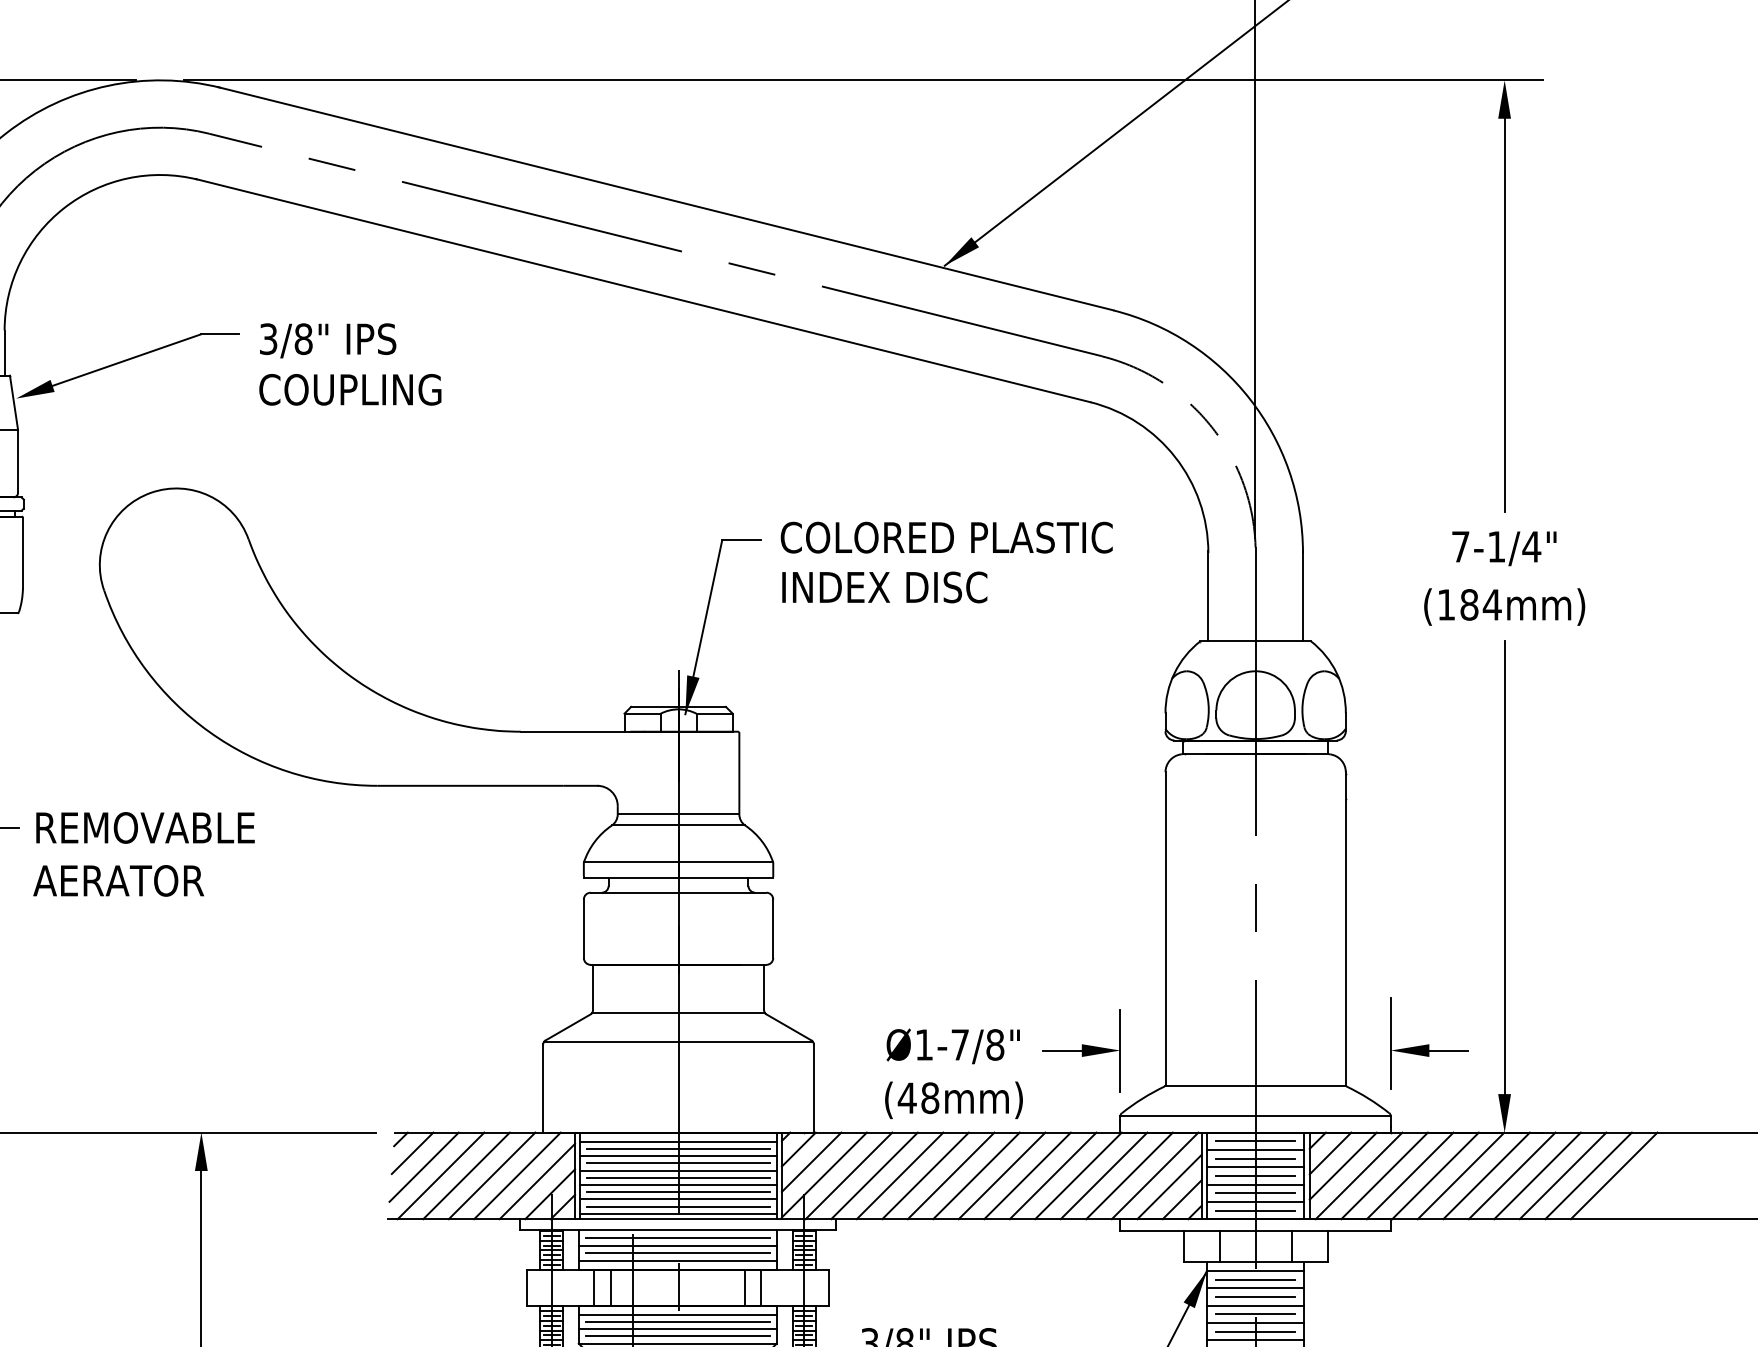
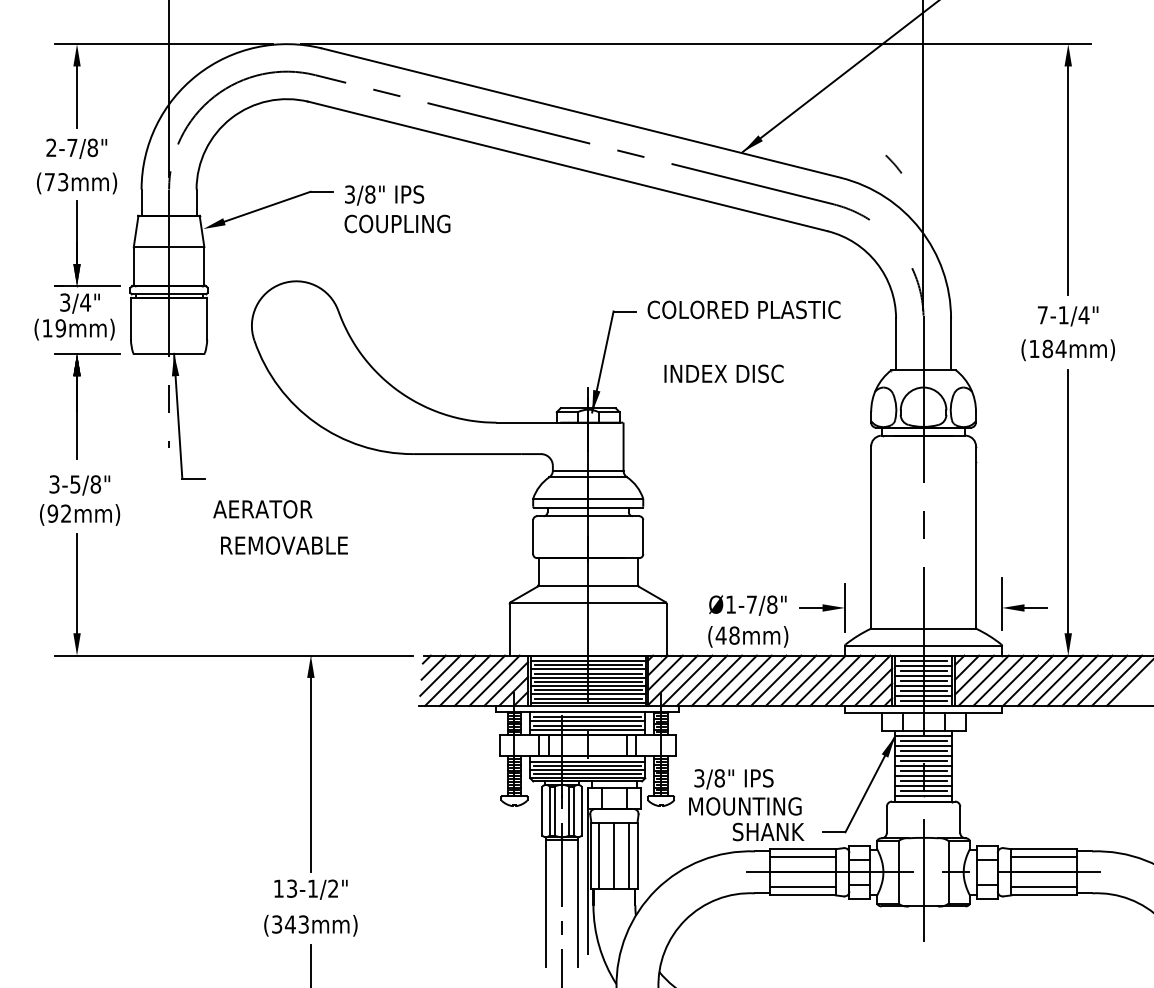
line: (1203, 419) -> (893, 164), moved
text: (883, 586) -> (723, 373), moved
text: (145, 827) -> (284, 545), moved

